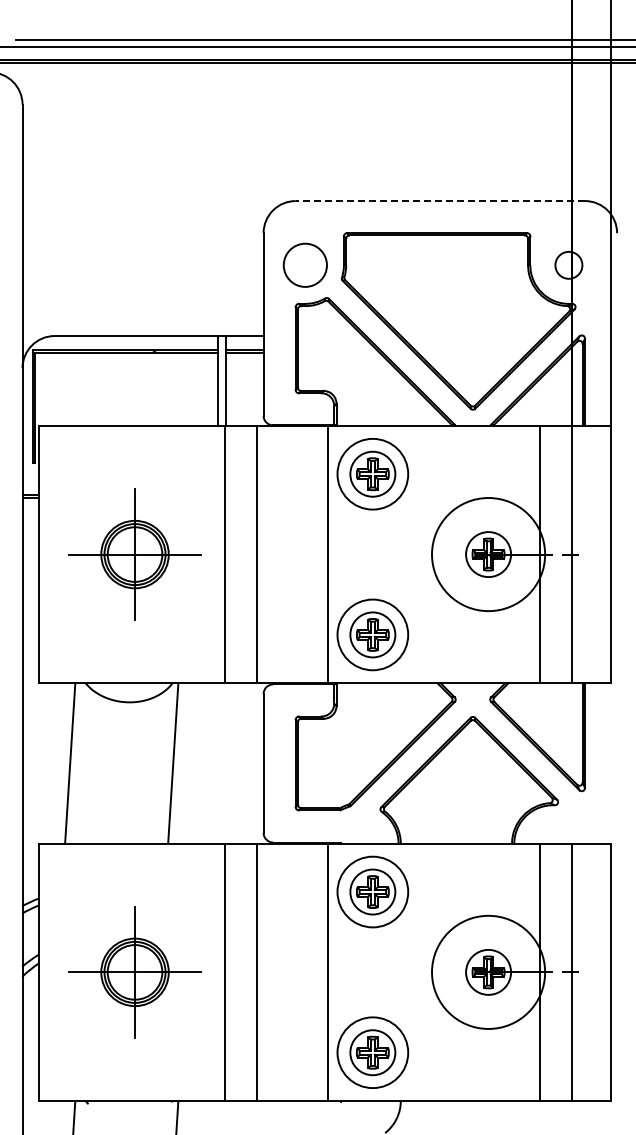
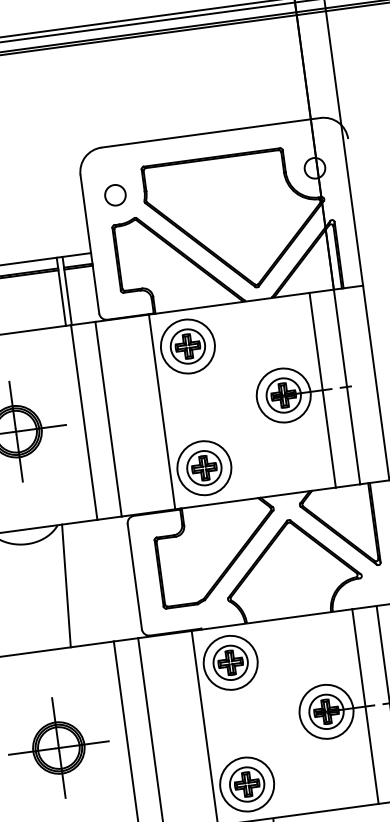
line: (440, 201) -> (211, 133), dashed -> solid
circle: (304, 264) -> (114, 194), size x0.62
circle: (488, 554) -> (283, 395), size x0.62
circle: (488, 972) -> (326, 711), size x0.62

